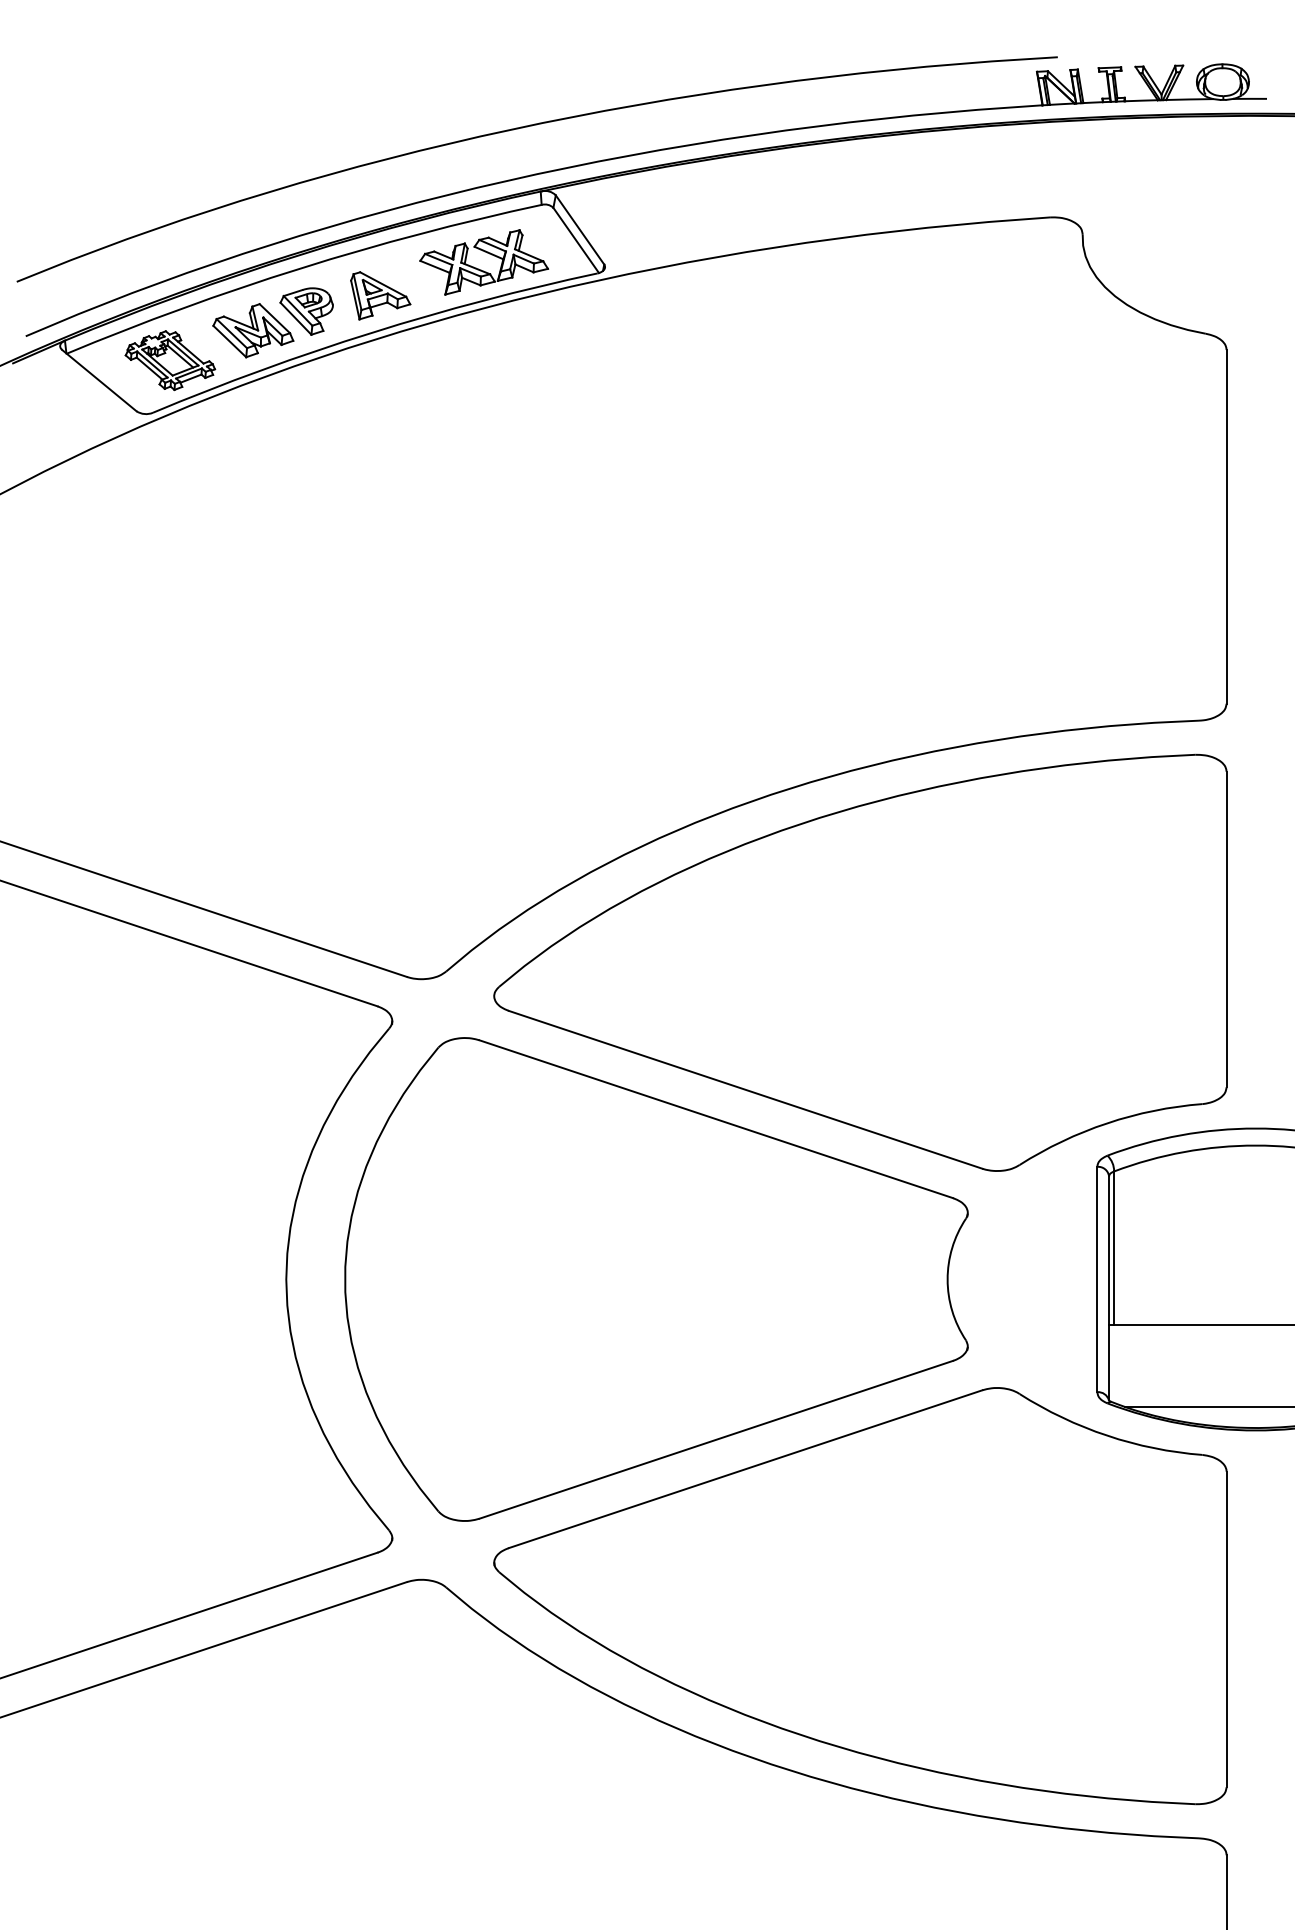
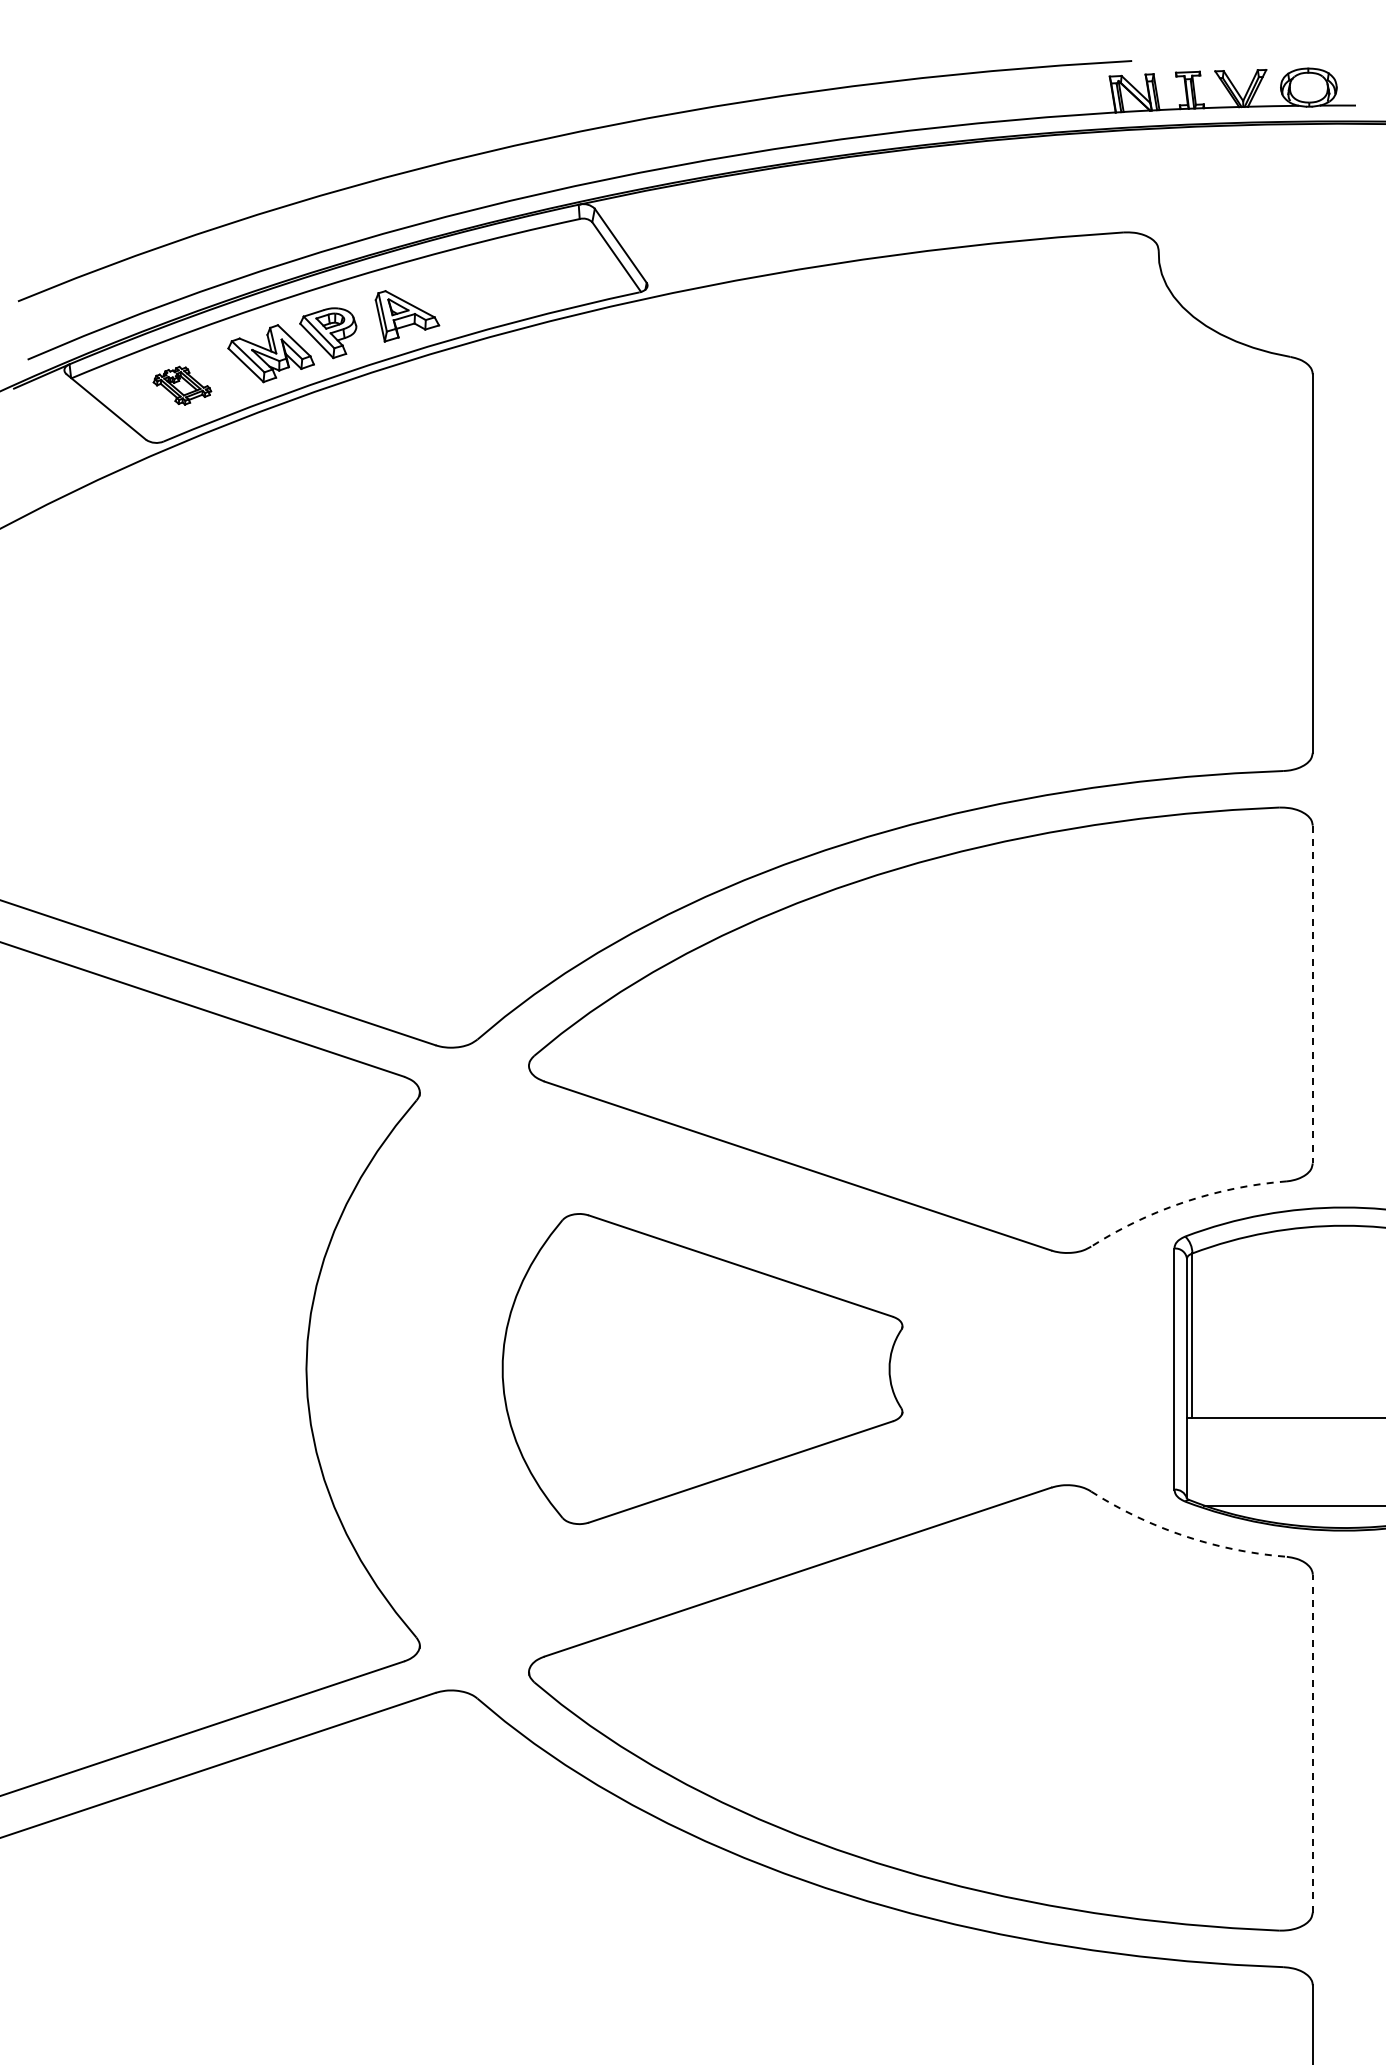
part: (479, 268) -> (513, 287), removed
part: (170, 360) -> (182, 385), size x0.6
line: (1226, 929) -> (1312, 994), solid -> dashed
arc: (1107, 1122) -> (1185, 1201), solid -> dashed
part: (656, 1278) -> (702, 1368), size x0.6
arc: (1107, 1435) -> (1185, 1536), solid -> dashed
line: (1226, 1629) -> (1312, 1743), solid -> dashed

